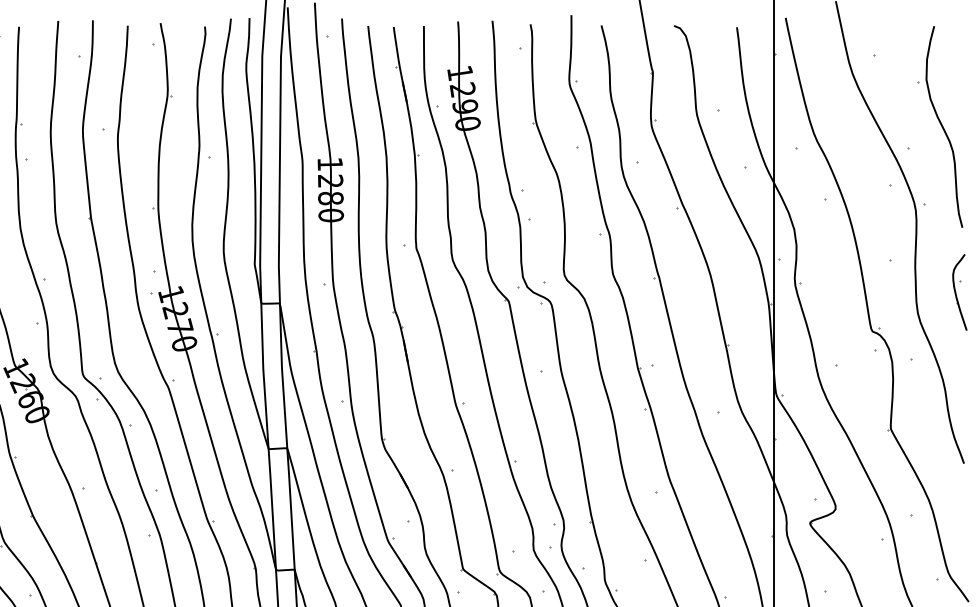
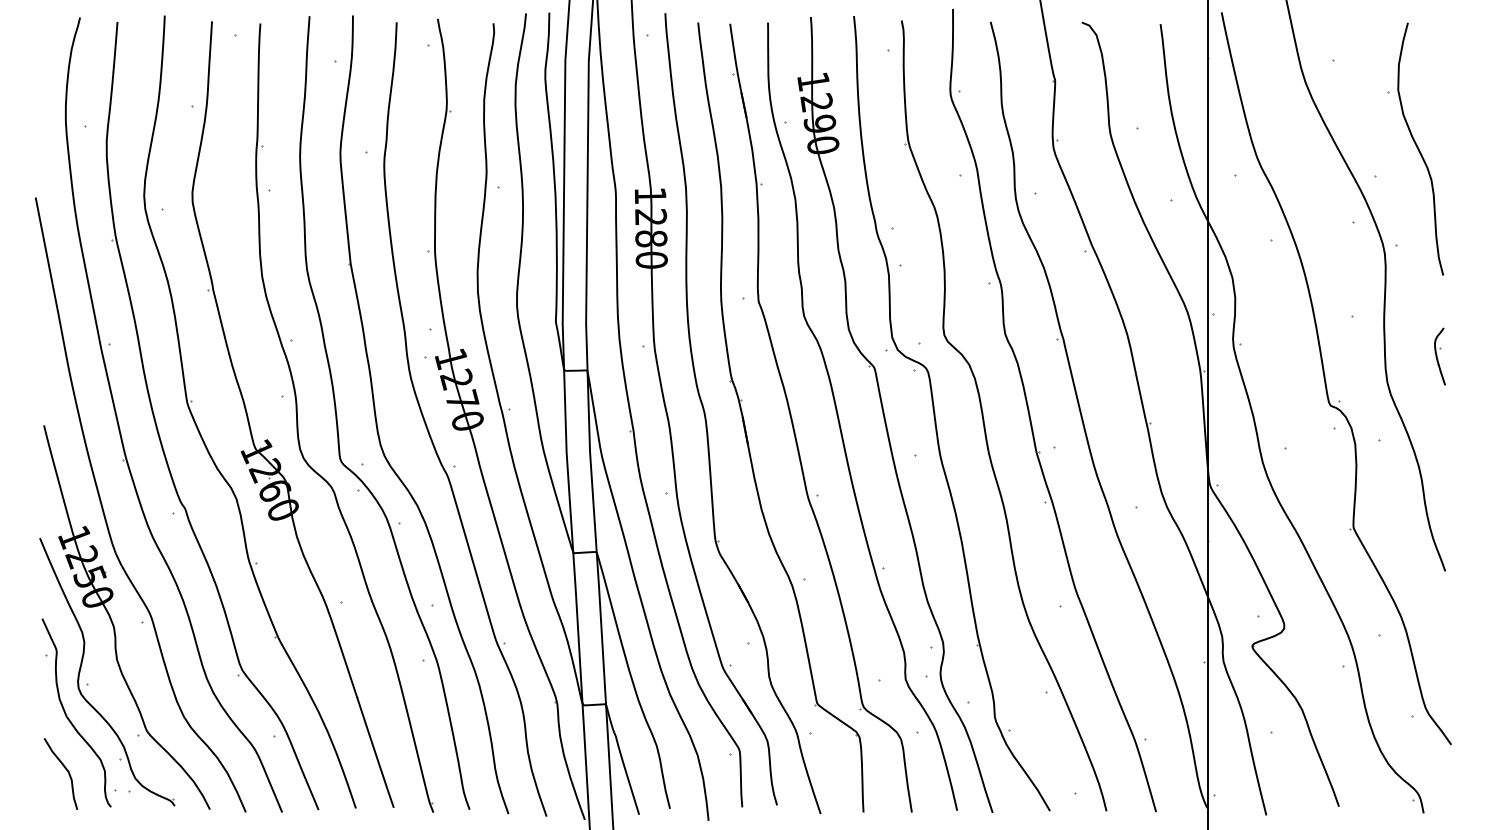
part: (959, 292) -> (1439, 356), size x0.6

